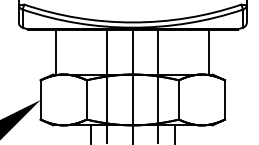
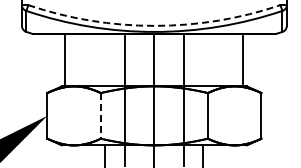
arc: (132, 22) -> (154, 25), solid -> dashed
line: (86, 99) -> (100, 115), solid -> dashed

